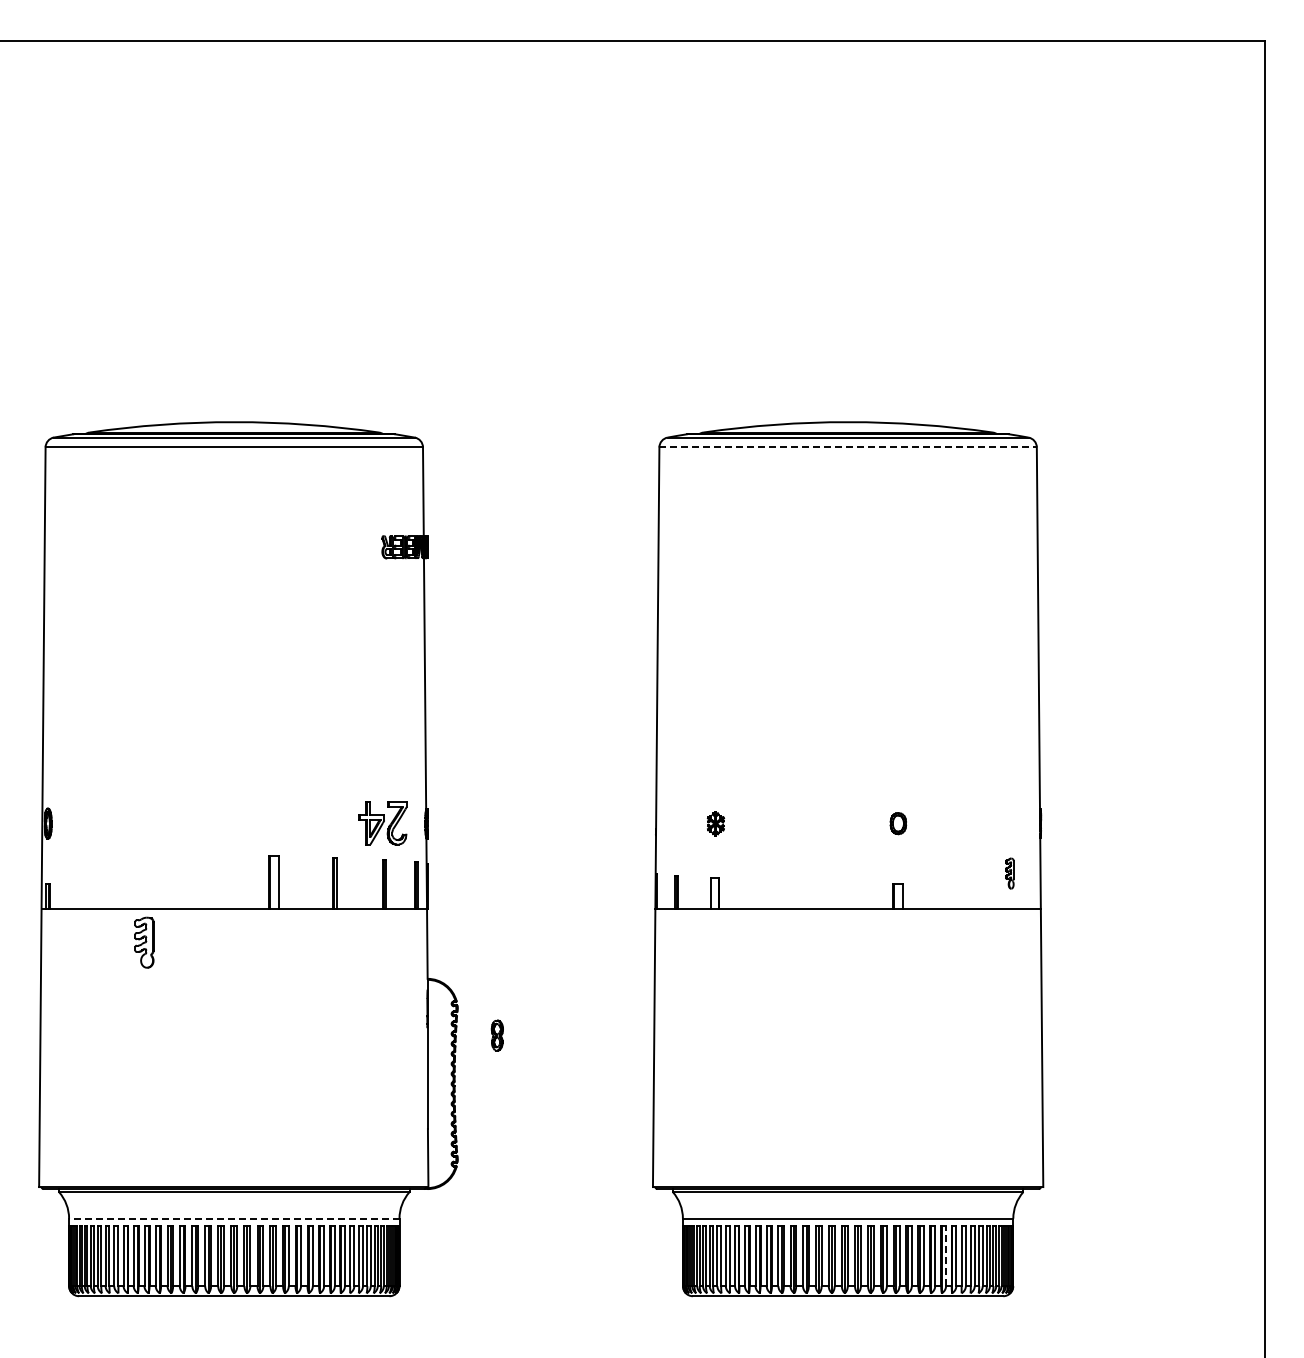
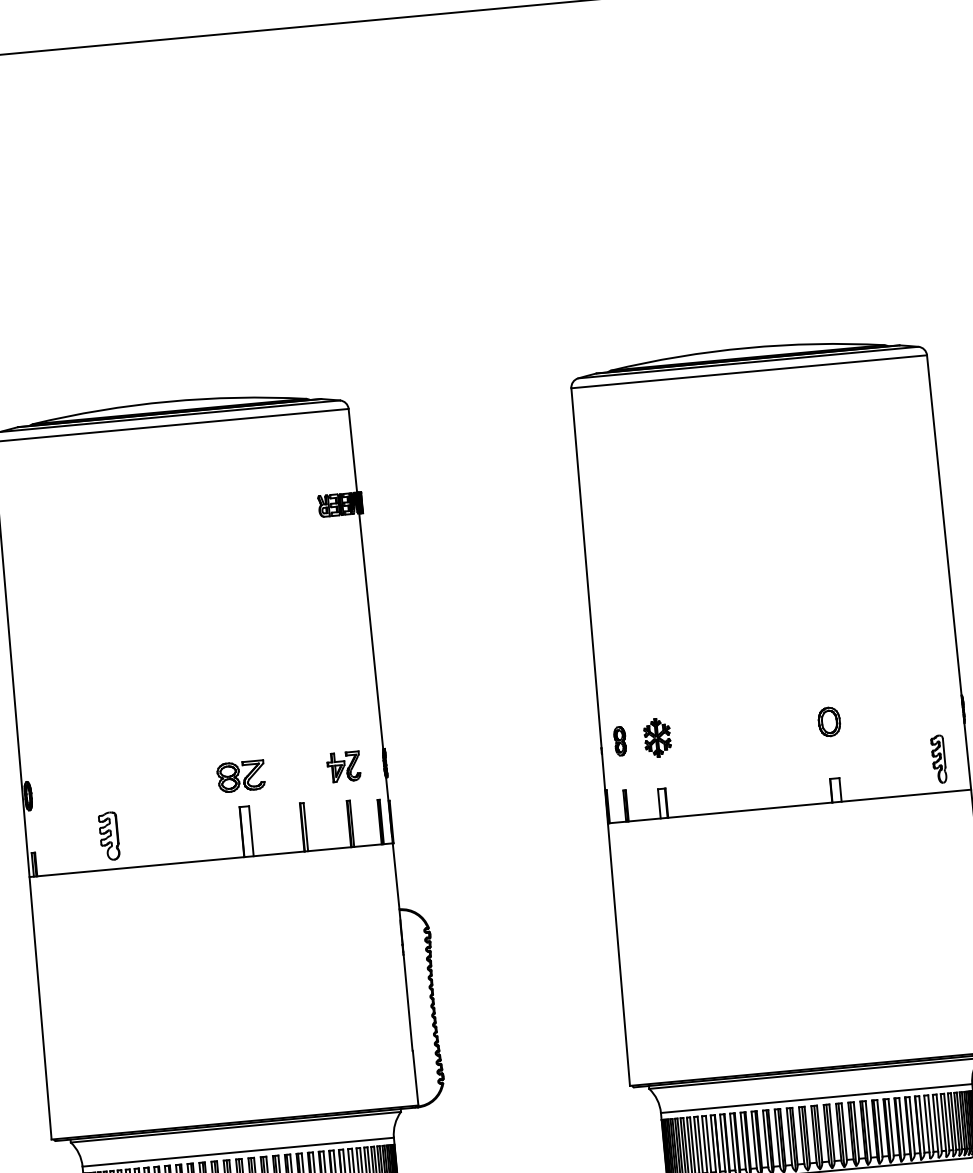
line: (848, 447) -> (749, 371), dashed -> solid
part: (273, 823) -> (240, 776), added
part: (382, 823) -> (343, 766), size x0.71
part: (715, 823) -> (657, 737), size x1.67
part: (898, 823) -> (829, 721), size x1.43
part: (1009, 873) -> (938, 759), size x1.67
part: (144, 942) -> (109, 836), moved
part: (496, 1035) -> (619, 741), moved
line: (233, 1218) -> (237, 1152), dashed -> solid
line: (946, 1255) -> (912, 1124), dashed -> solid

